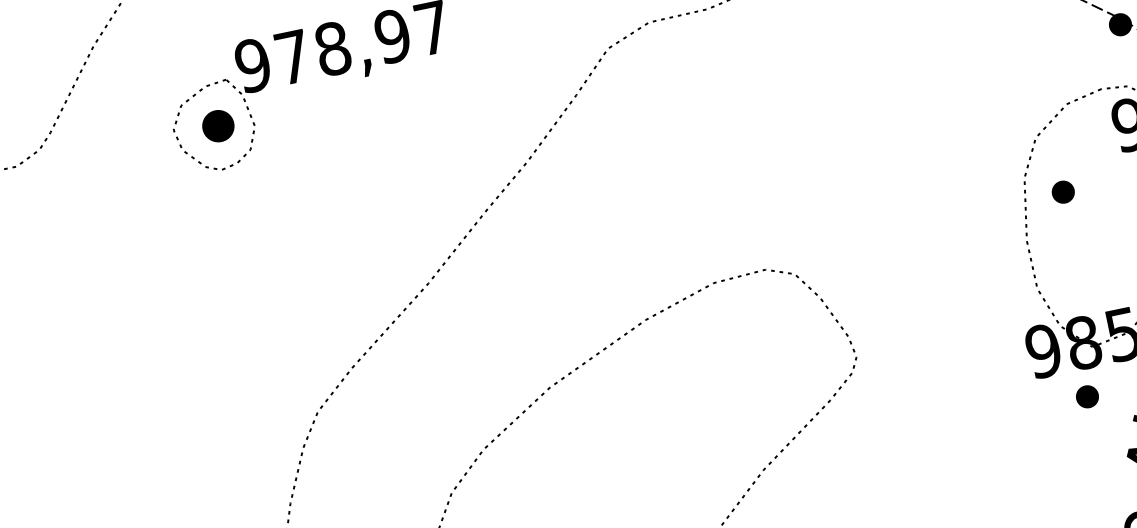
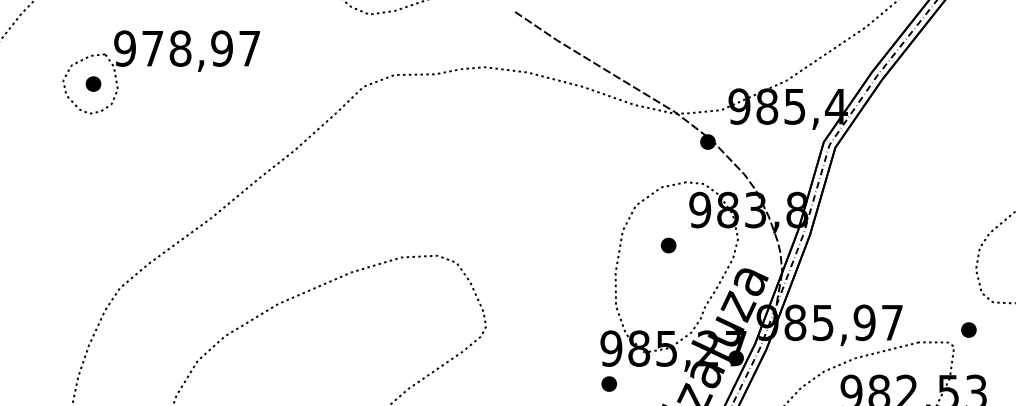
part: (218, 125) -> (93, 83), size x0.71
part: (1063, 192) -> (668, 245), moved
part: (1086, 396) -> (608, 383), moved

